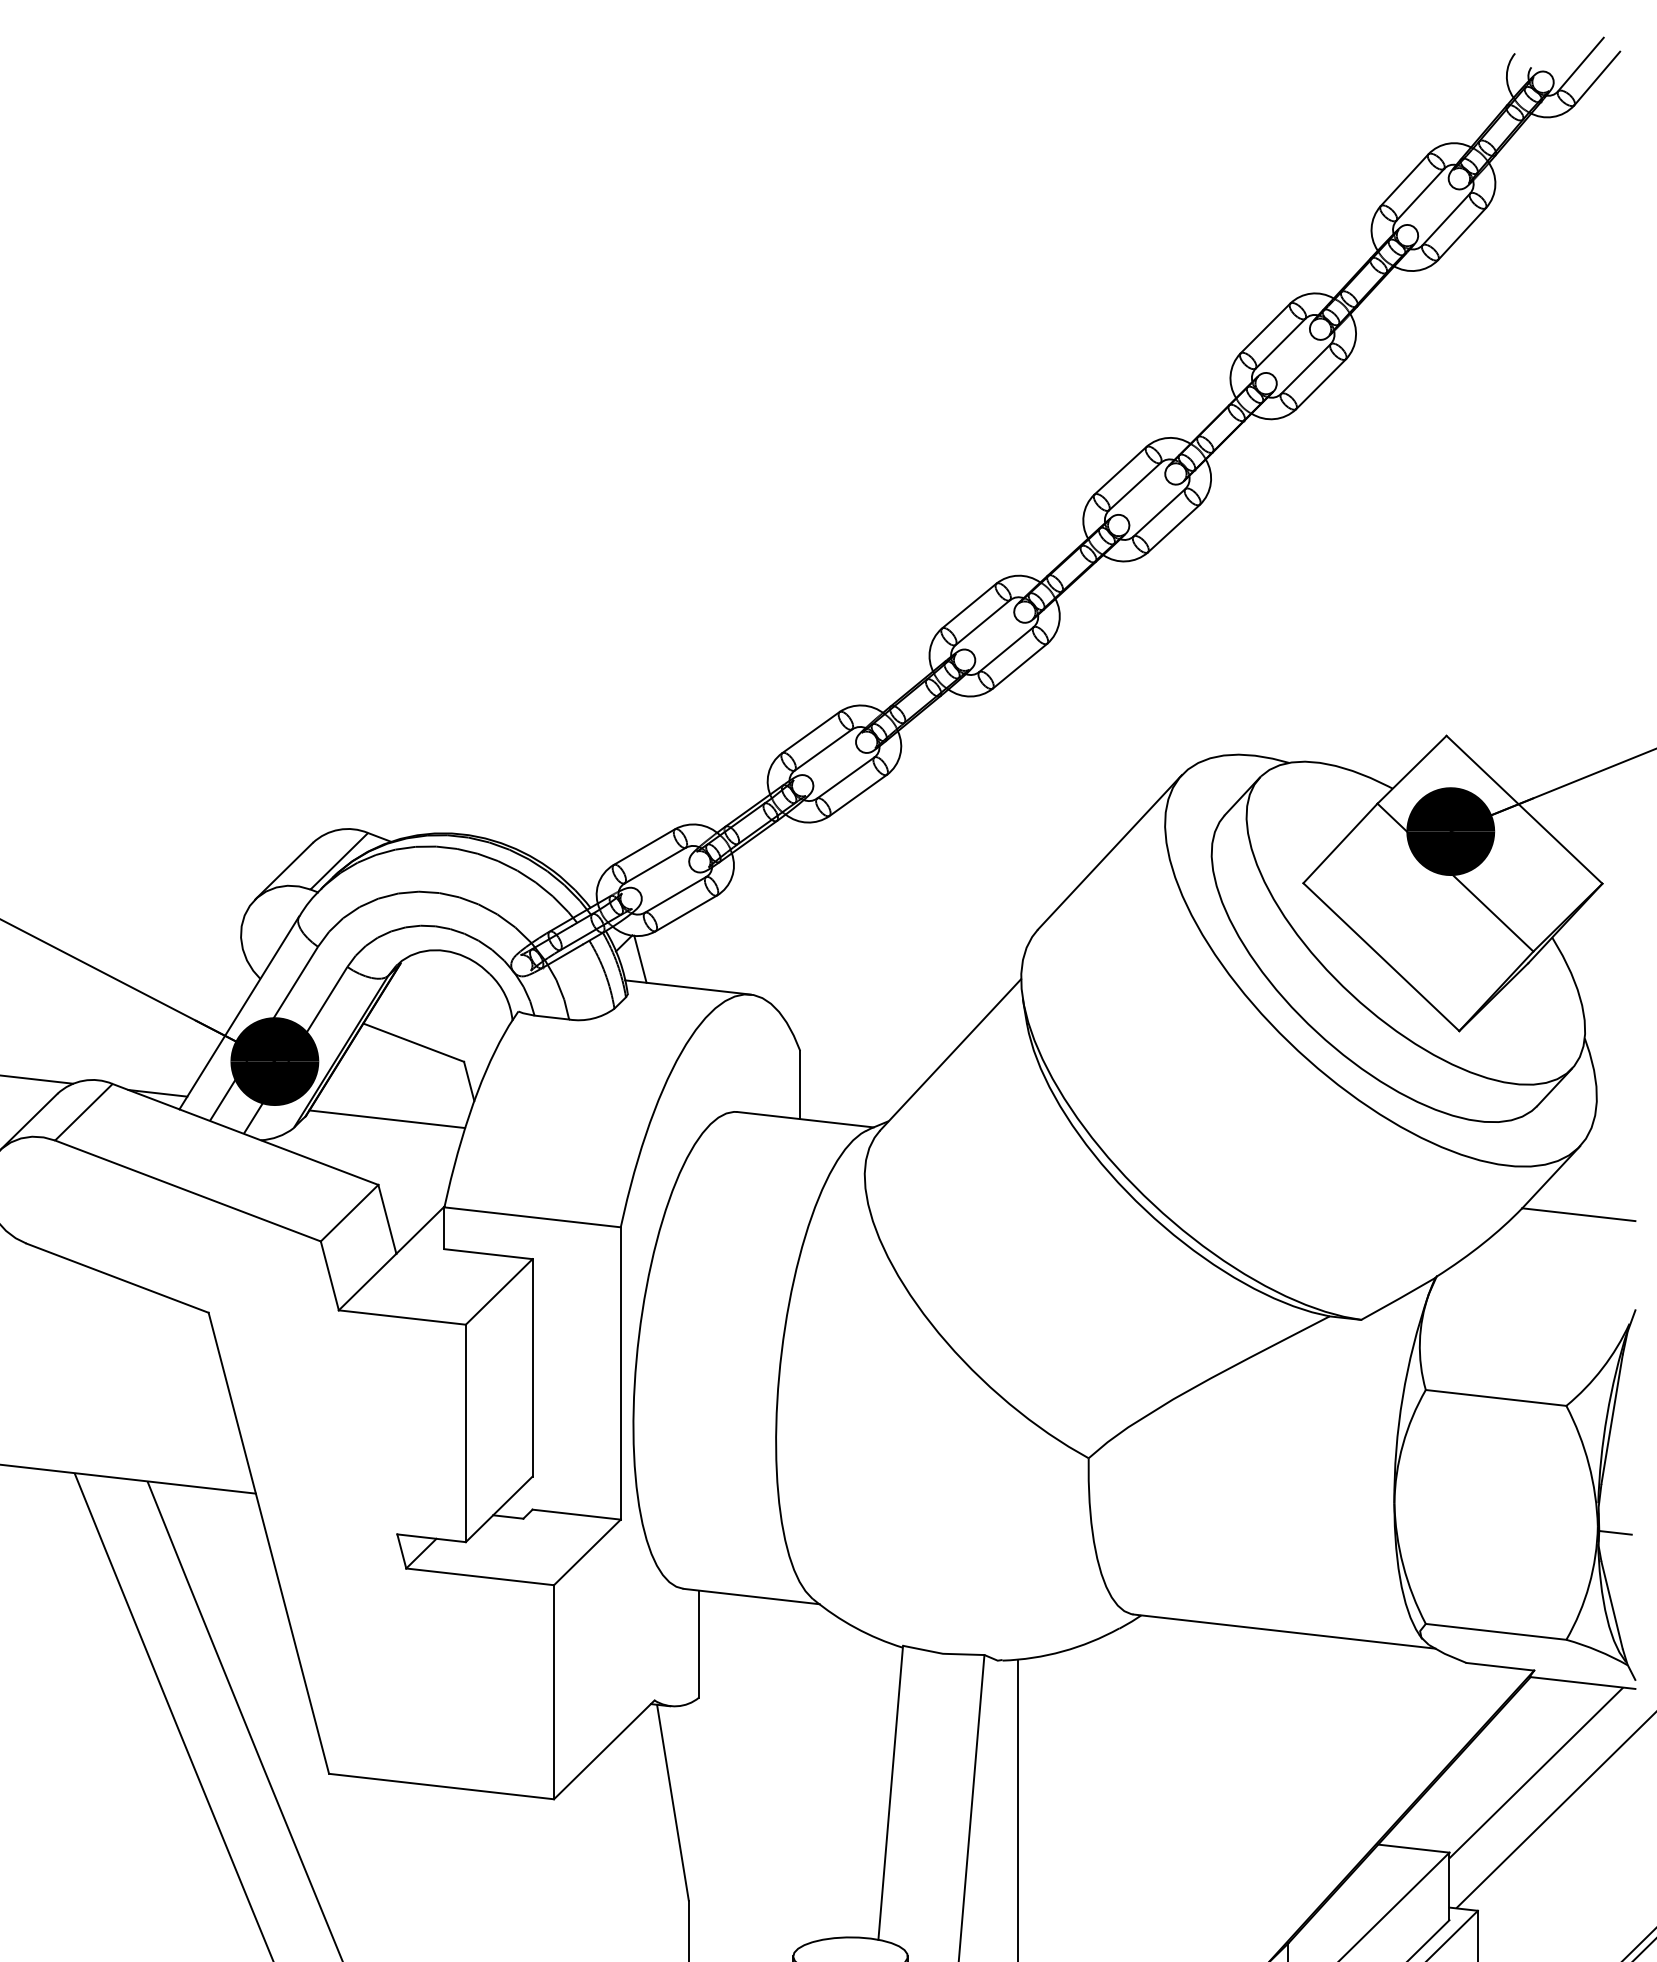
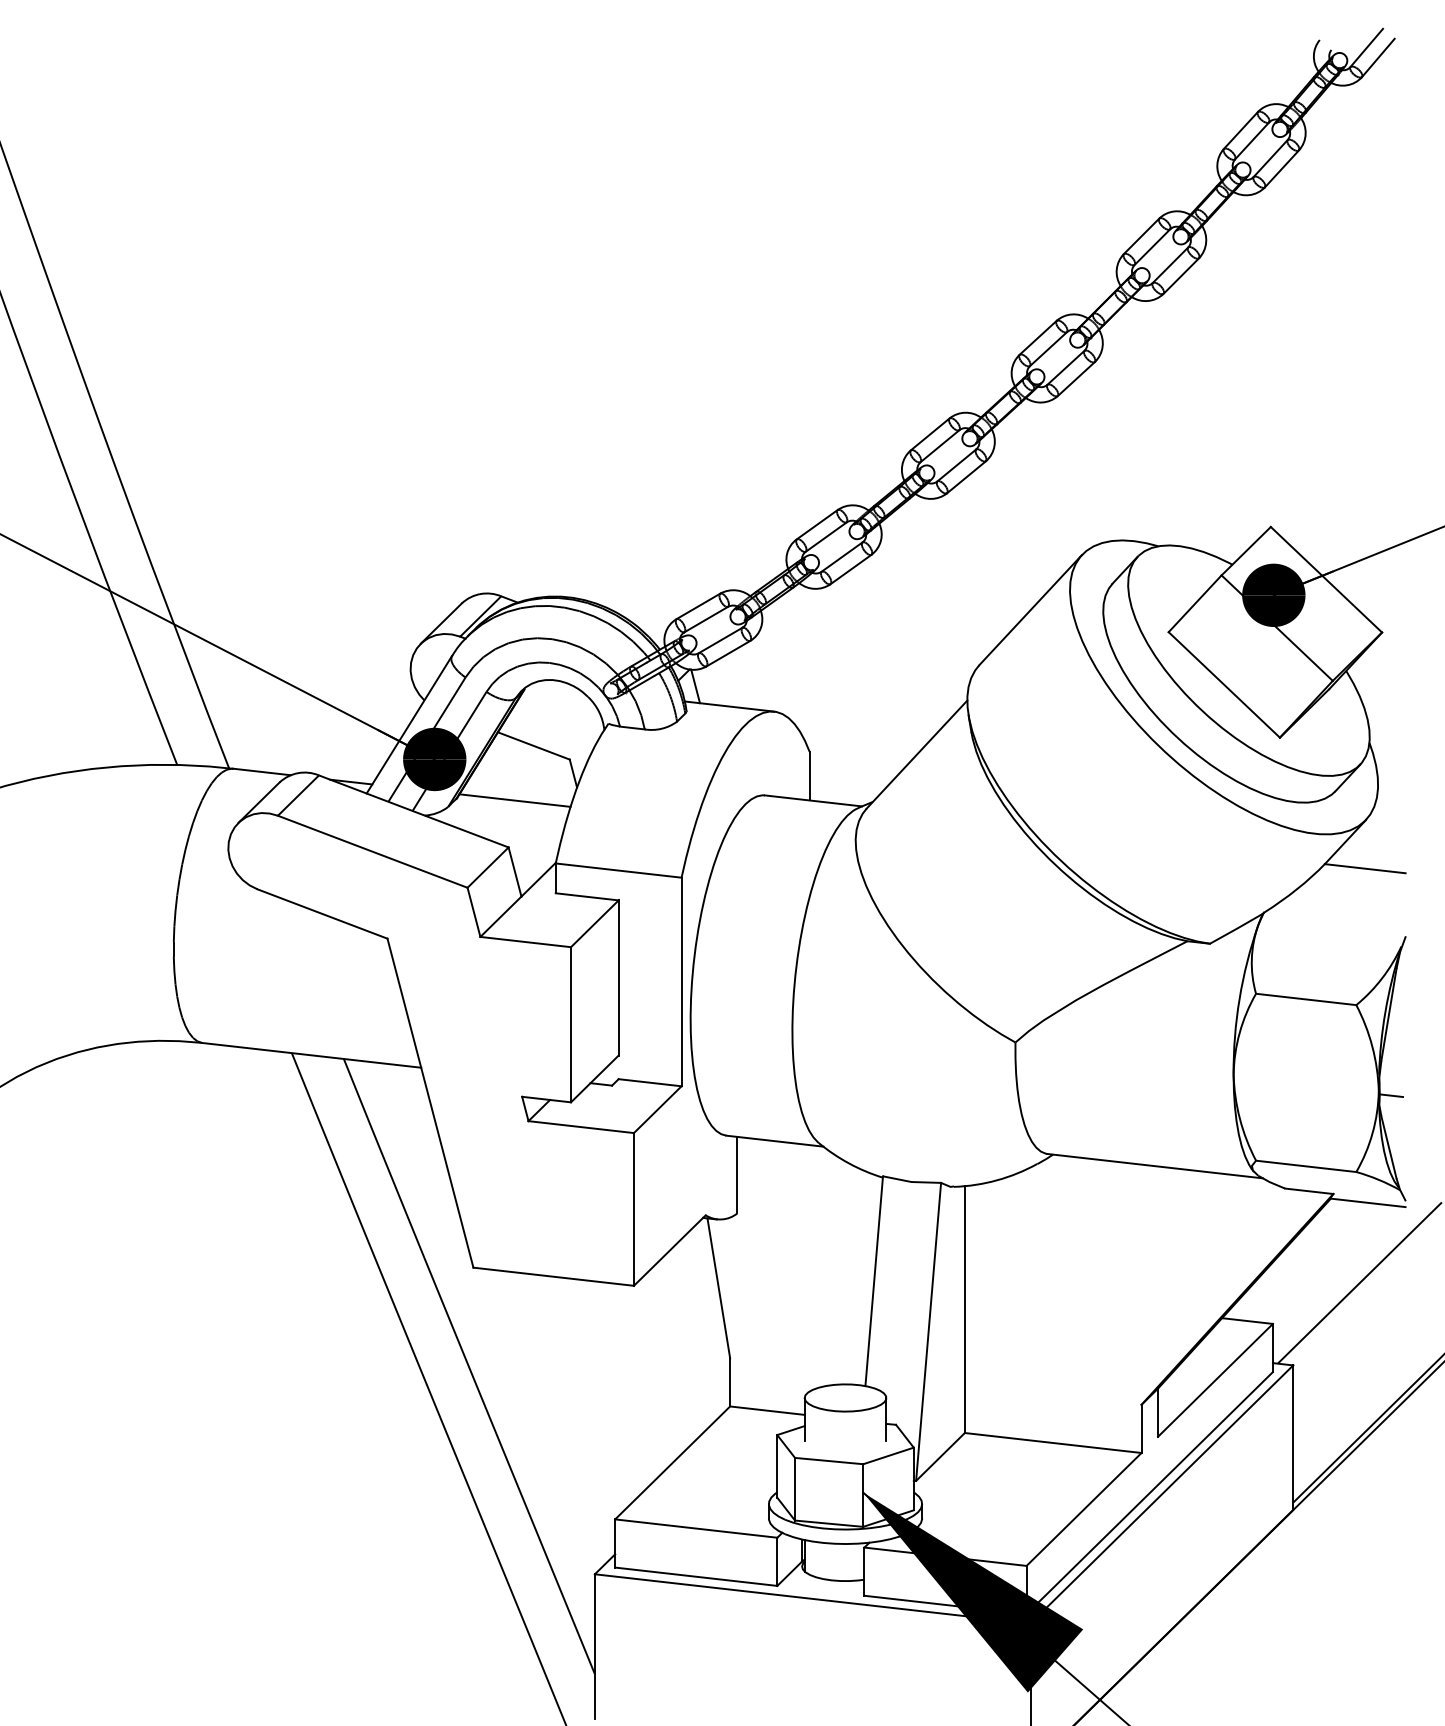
line: (1535, 1772) -> (1334, 1266), removed

